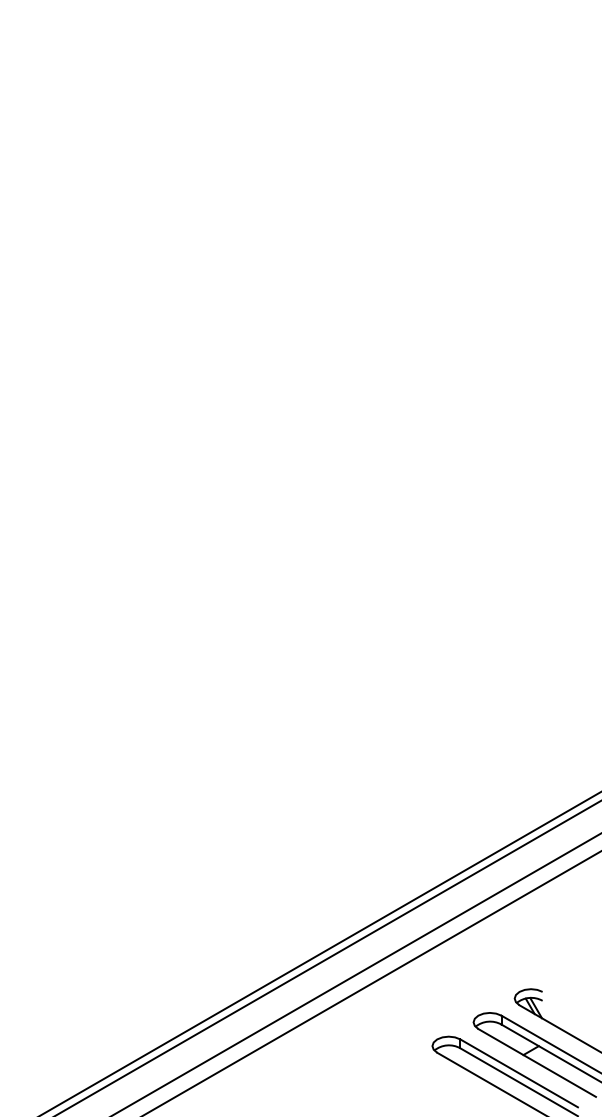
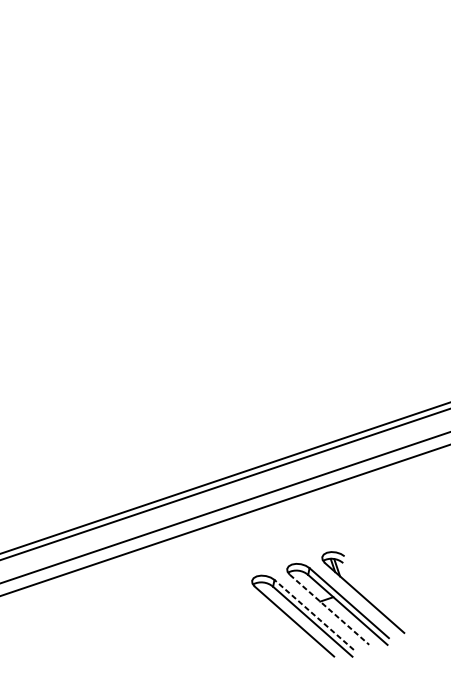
line: (537, 1062) -> (329, 609), solid -> dashed
line: (519, 1073) -> (314, 615), solid -> dashed

